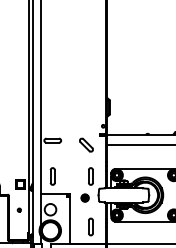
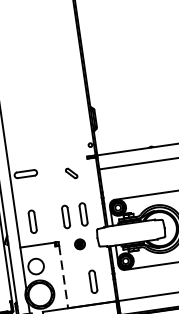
part: (86, 144) -> (71, 172), size x0.6
part: (77, 176) -> (65, 217), added
line: (69, 220) -> (63, 277), solid -> dashed

